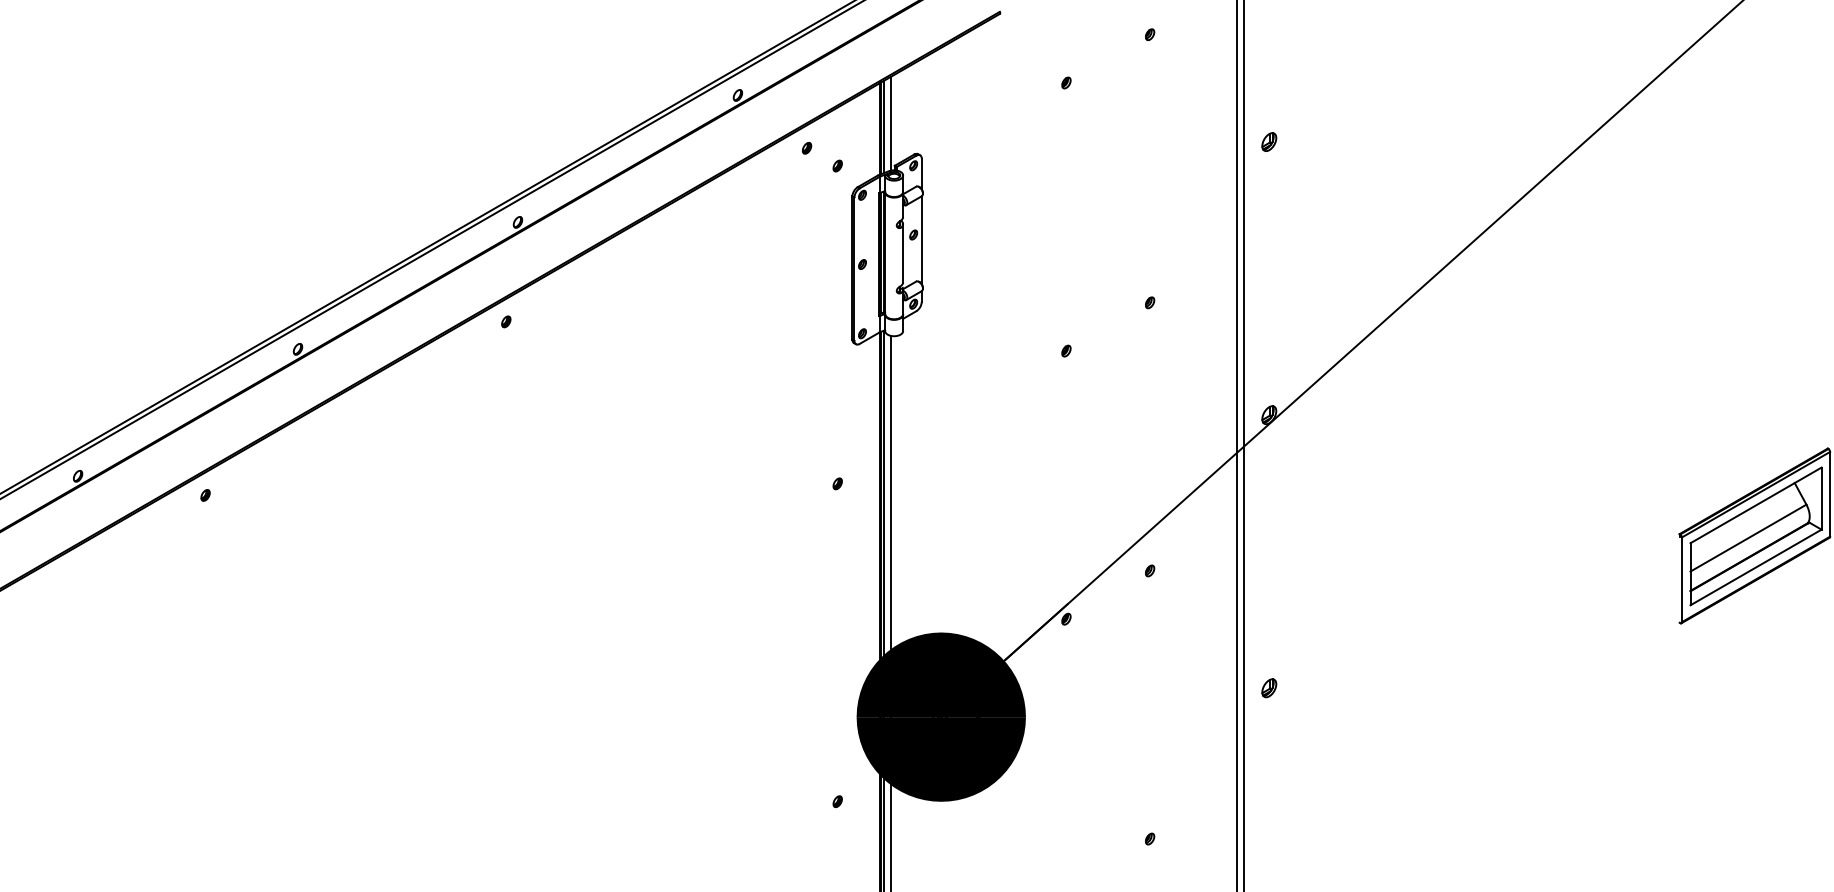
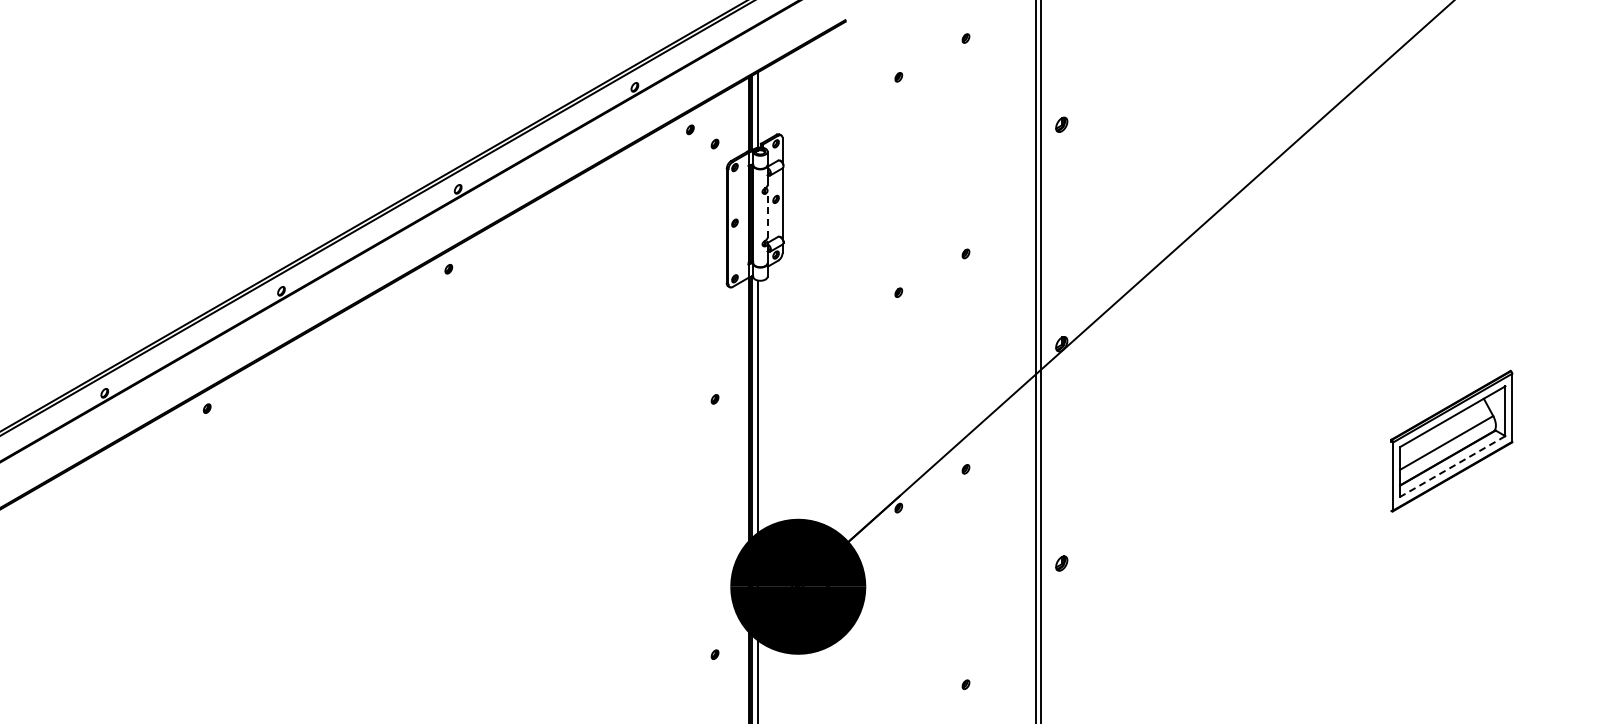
line: (902, 252) -> (767, 213), solid -> dashed
line: (1755, 567) -> (1452, 466), solid -> dashed

